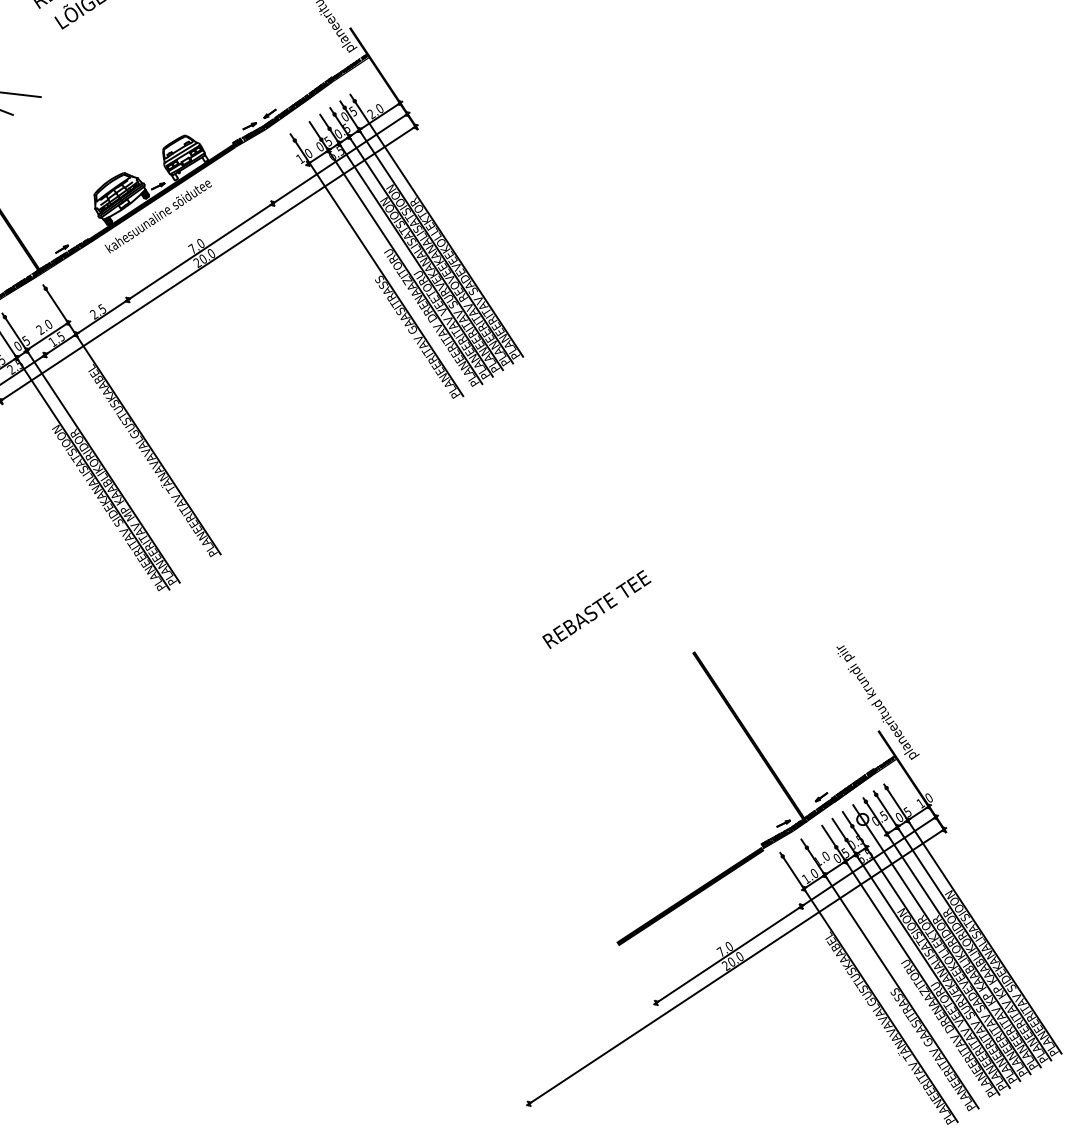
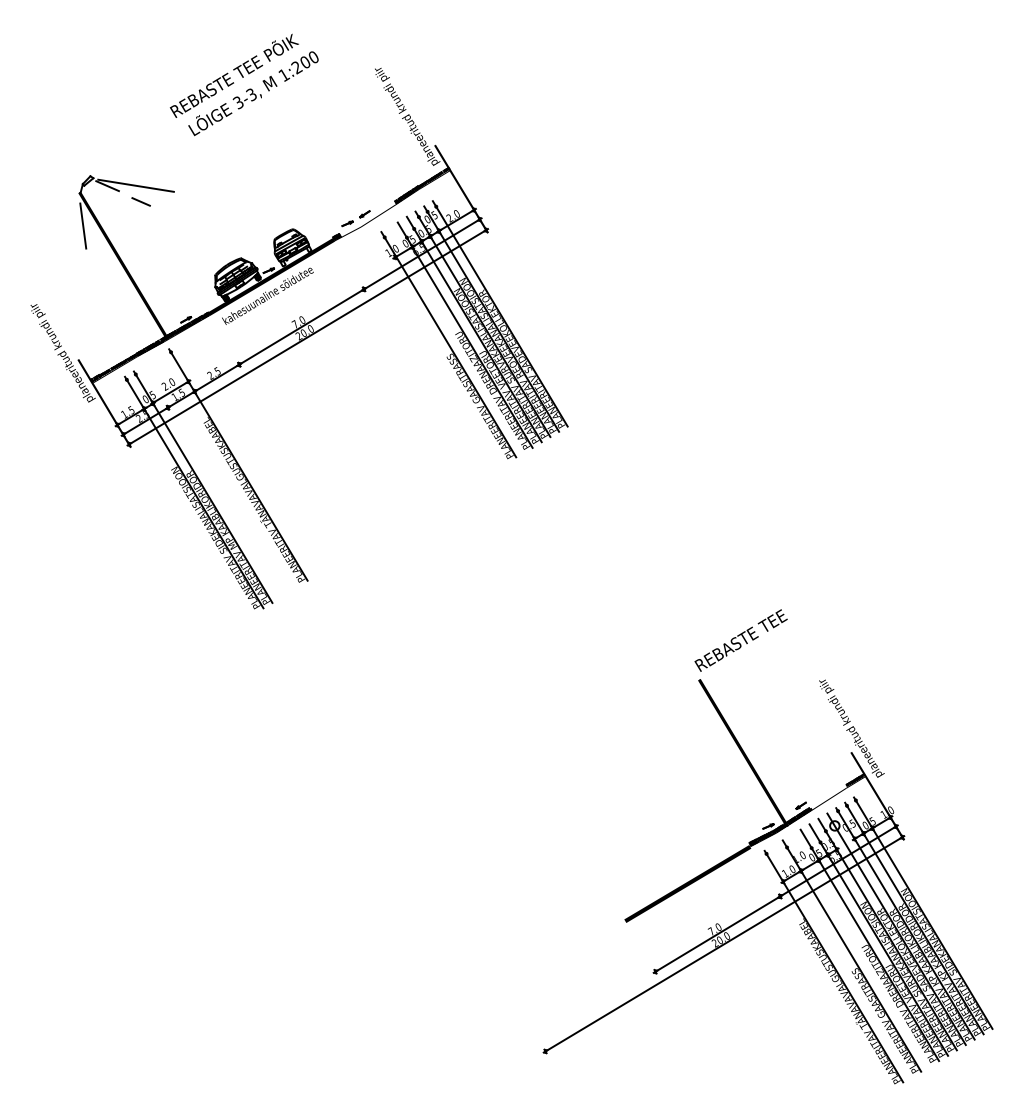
hatch: (274, 118) -> (368, 218), removed
text: (596, 609) -> (740, 640), moved
hatch: (853, 784) -> (828, 796), removed

